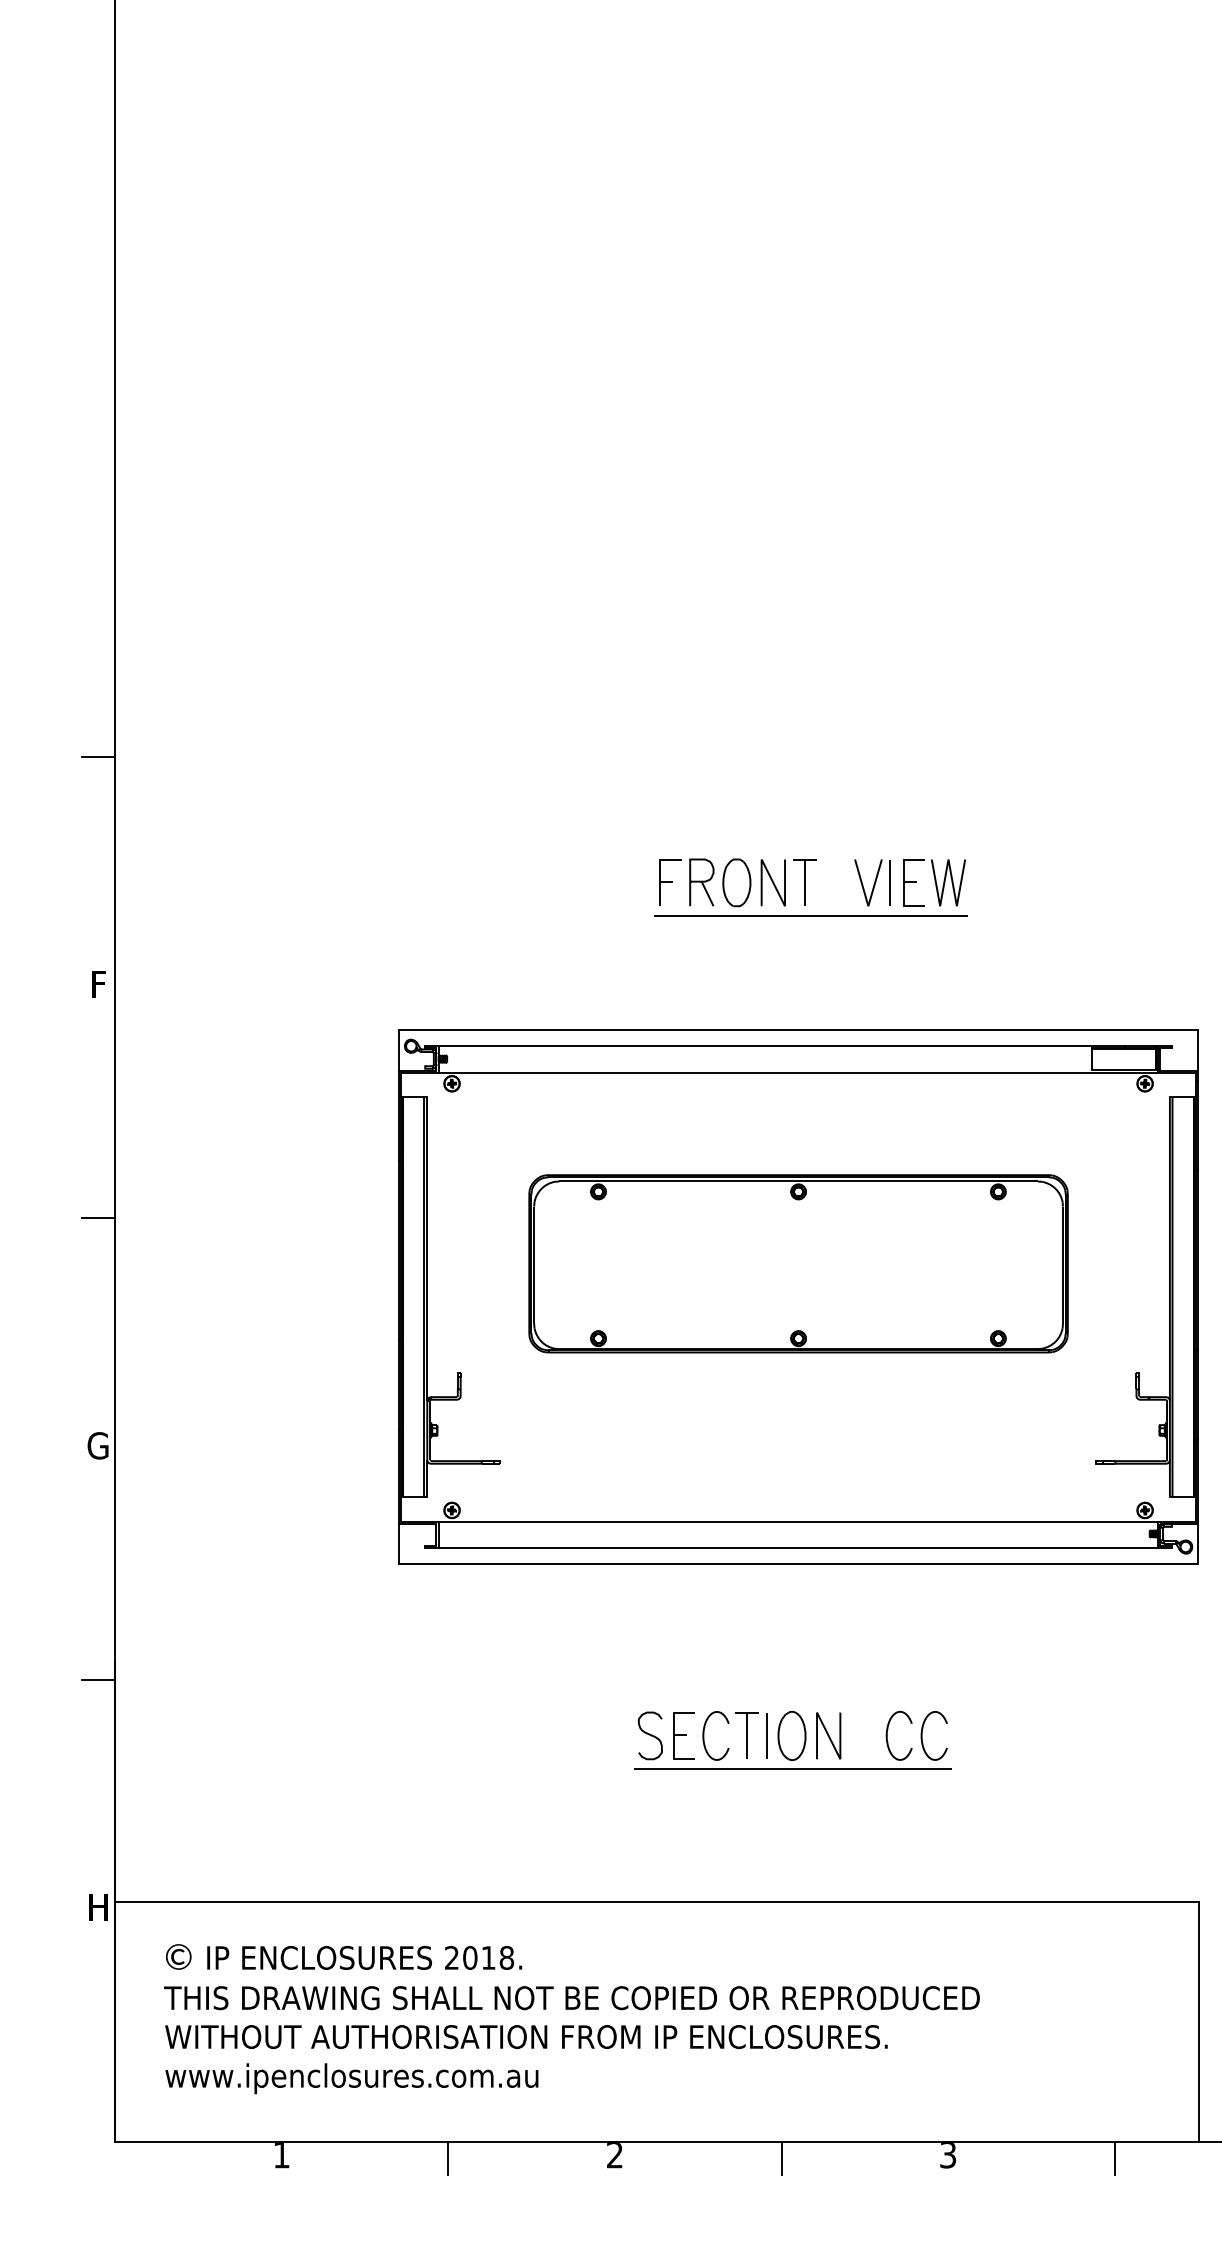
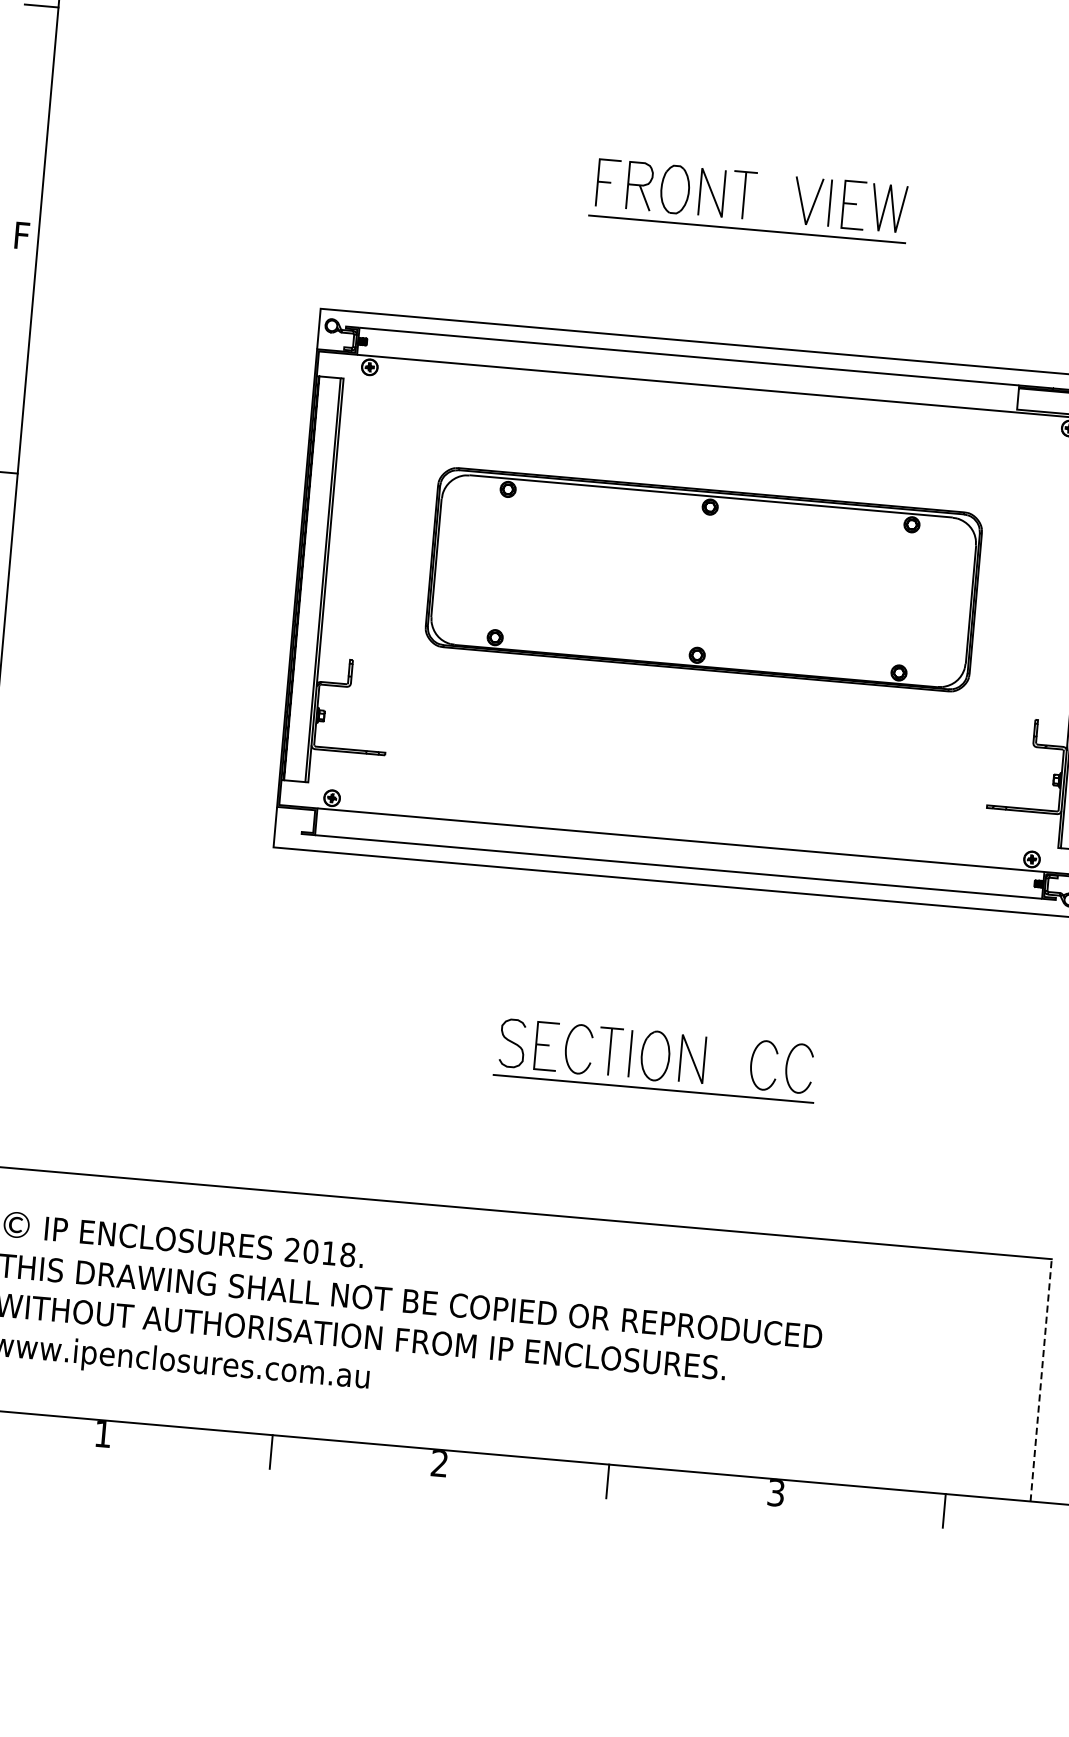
line: (1198, 2021) -> (1040, 1380), solid -> dashed

